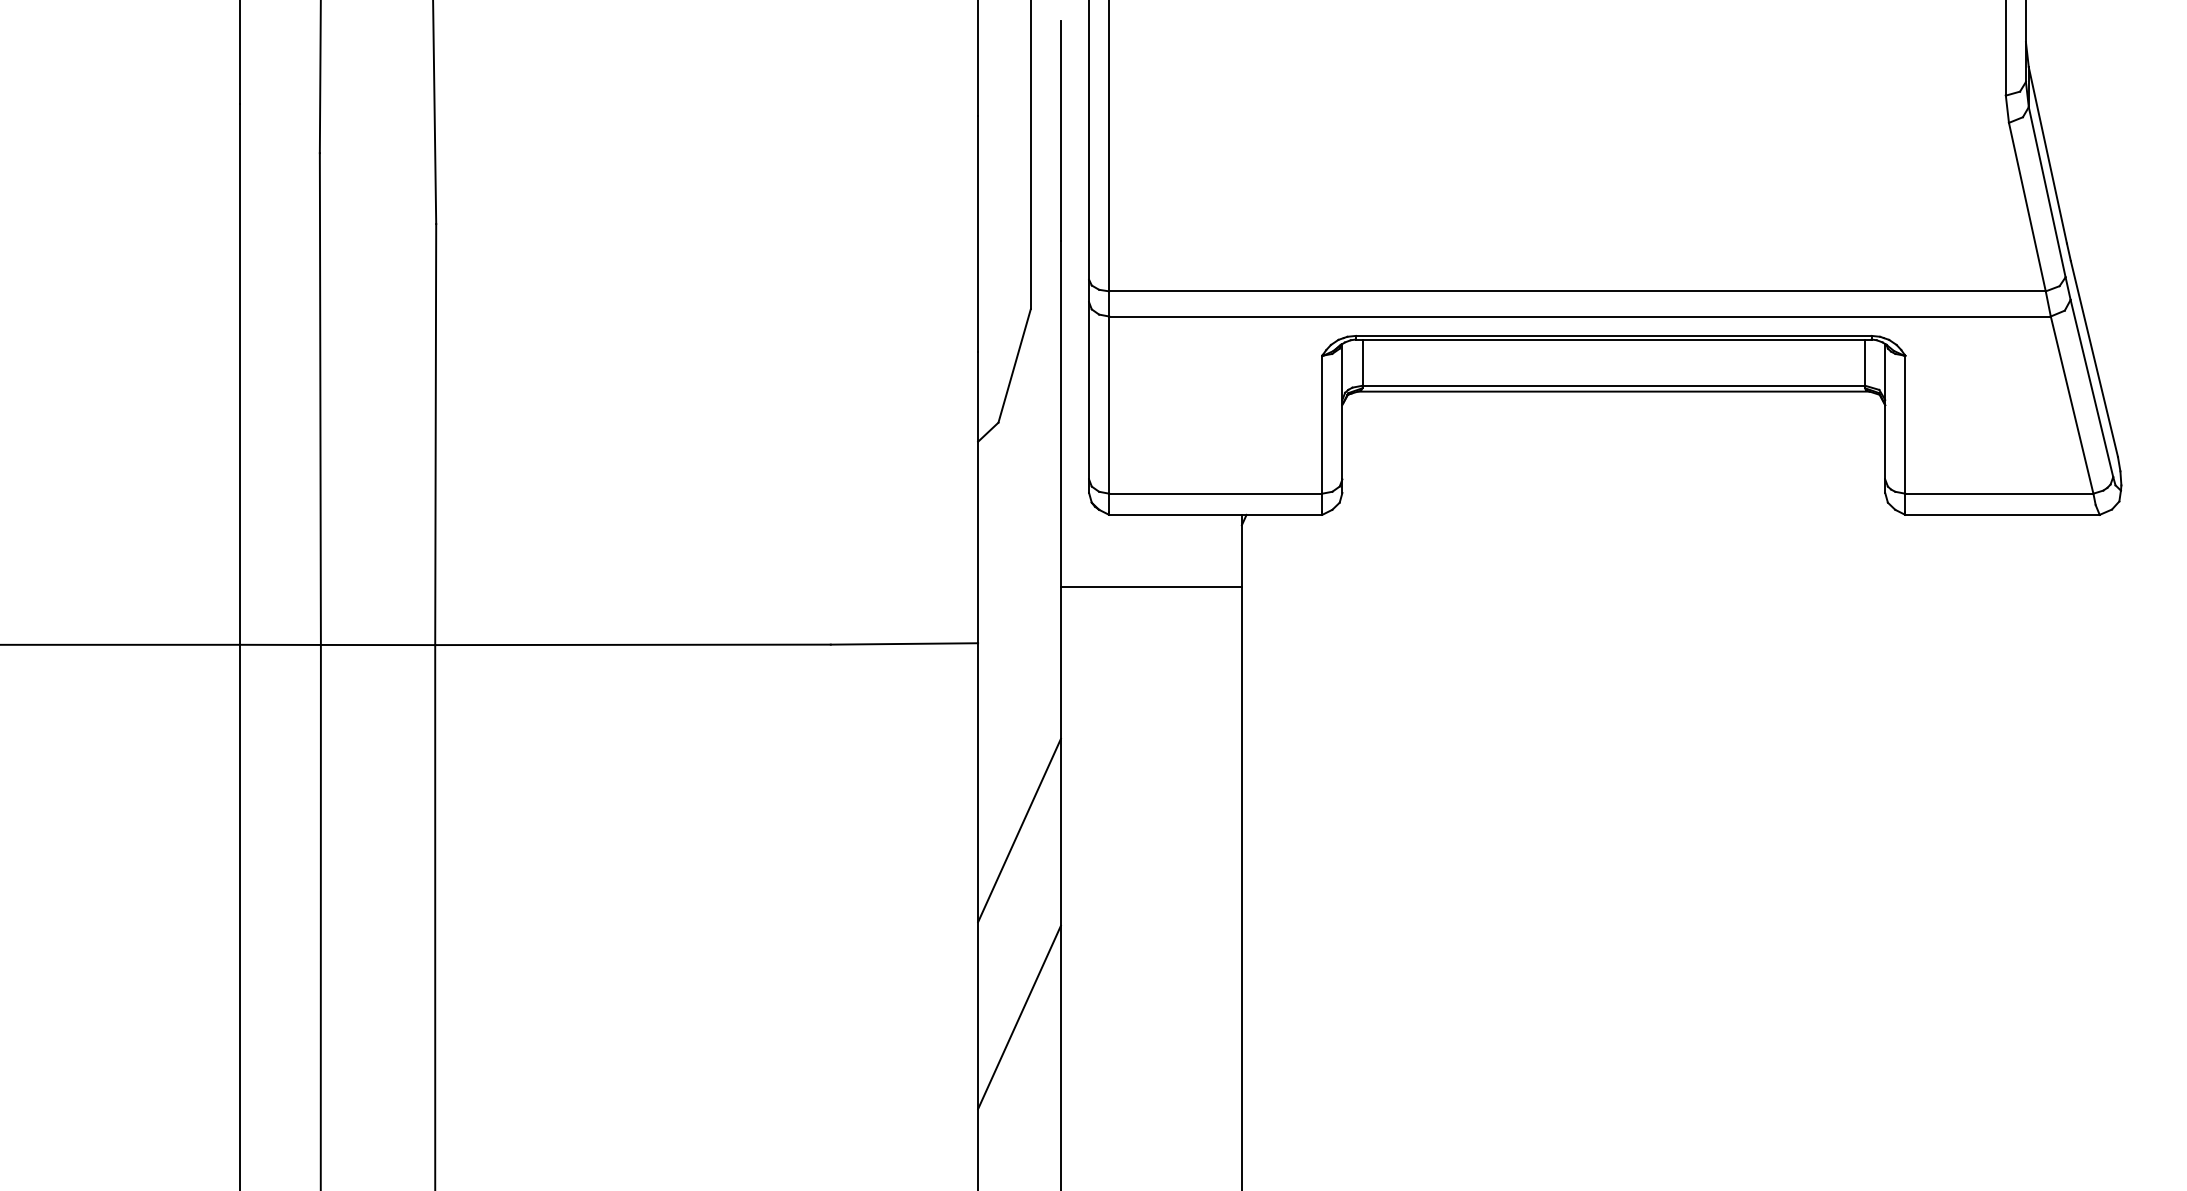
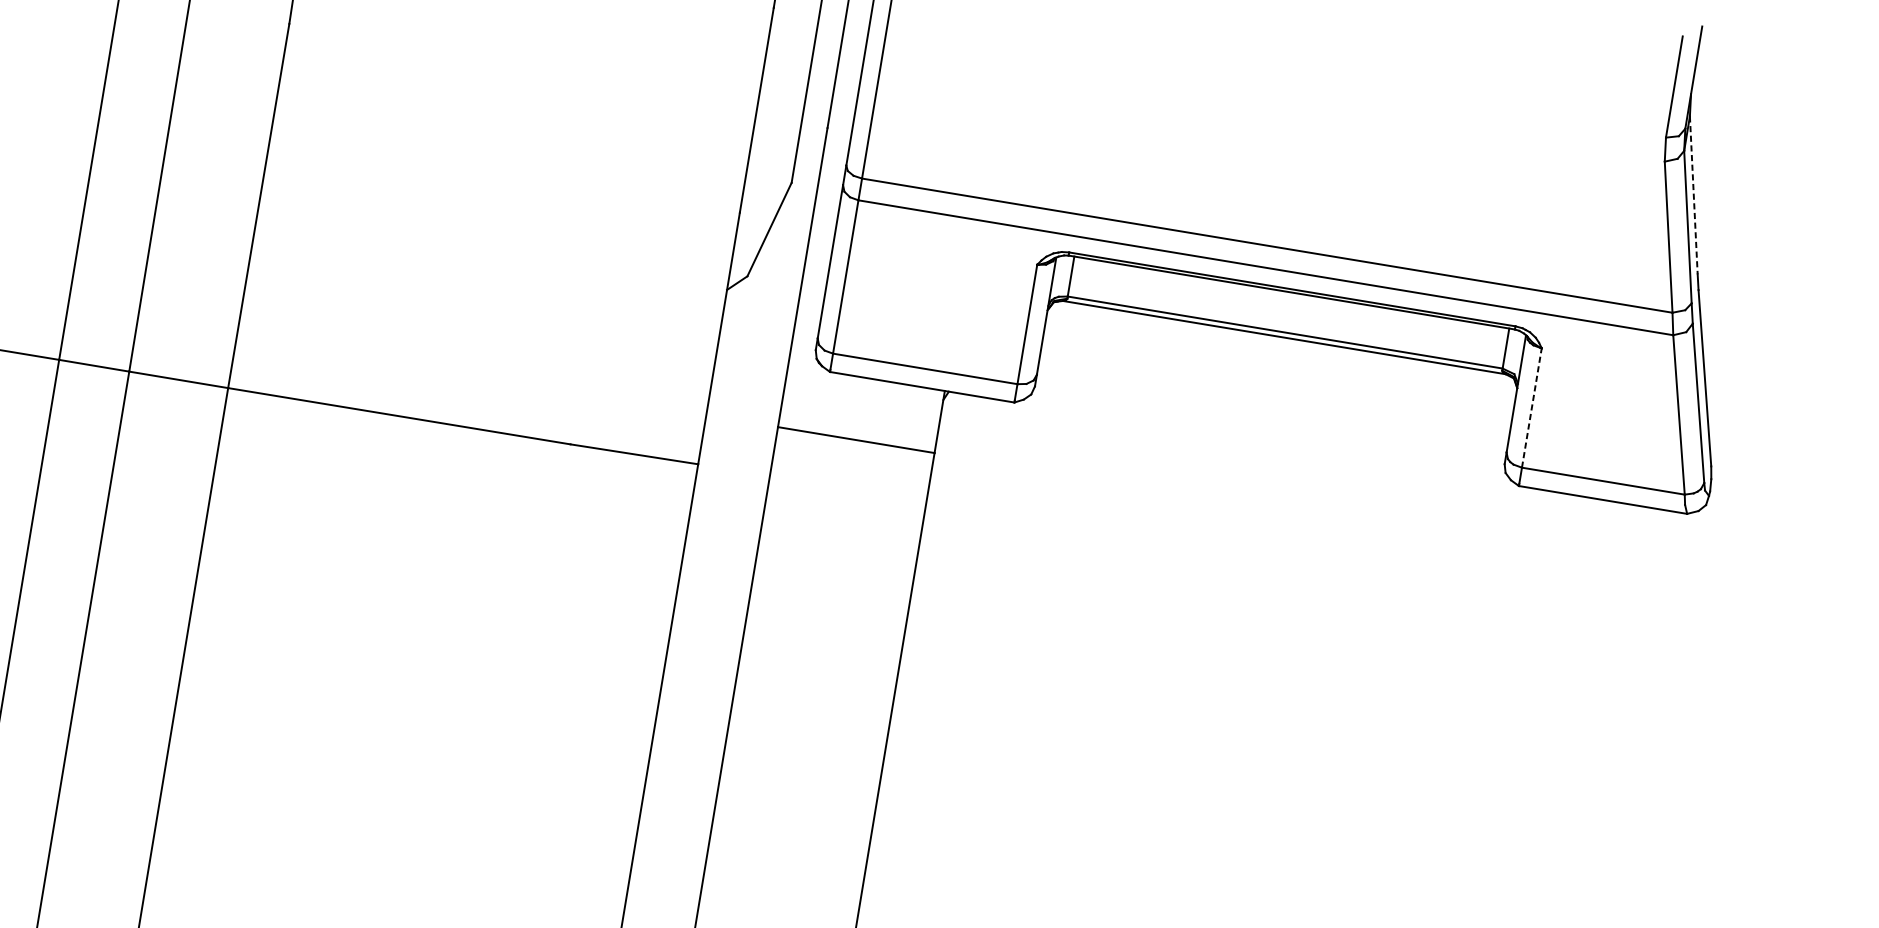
line: (2047, 155) -> (1693, 195), solid -> dashed
line: (1905, 424) -> (1532, 407), solid -> dashed
line: (1019, 830) -> (707, 632), removed
line: (1019, 1017) -> (680, 794), removed

